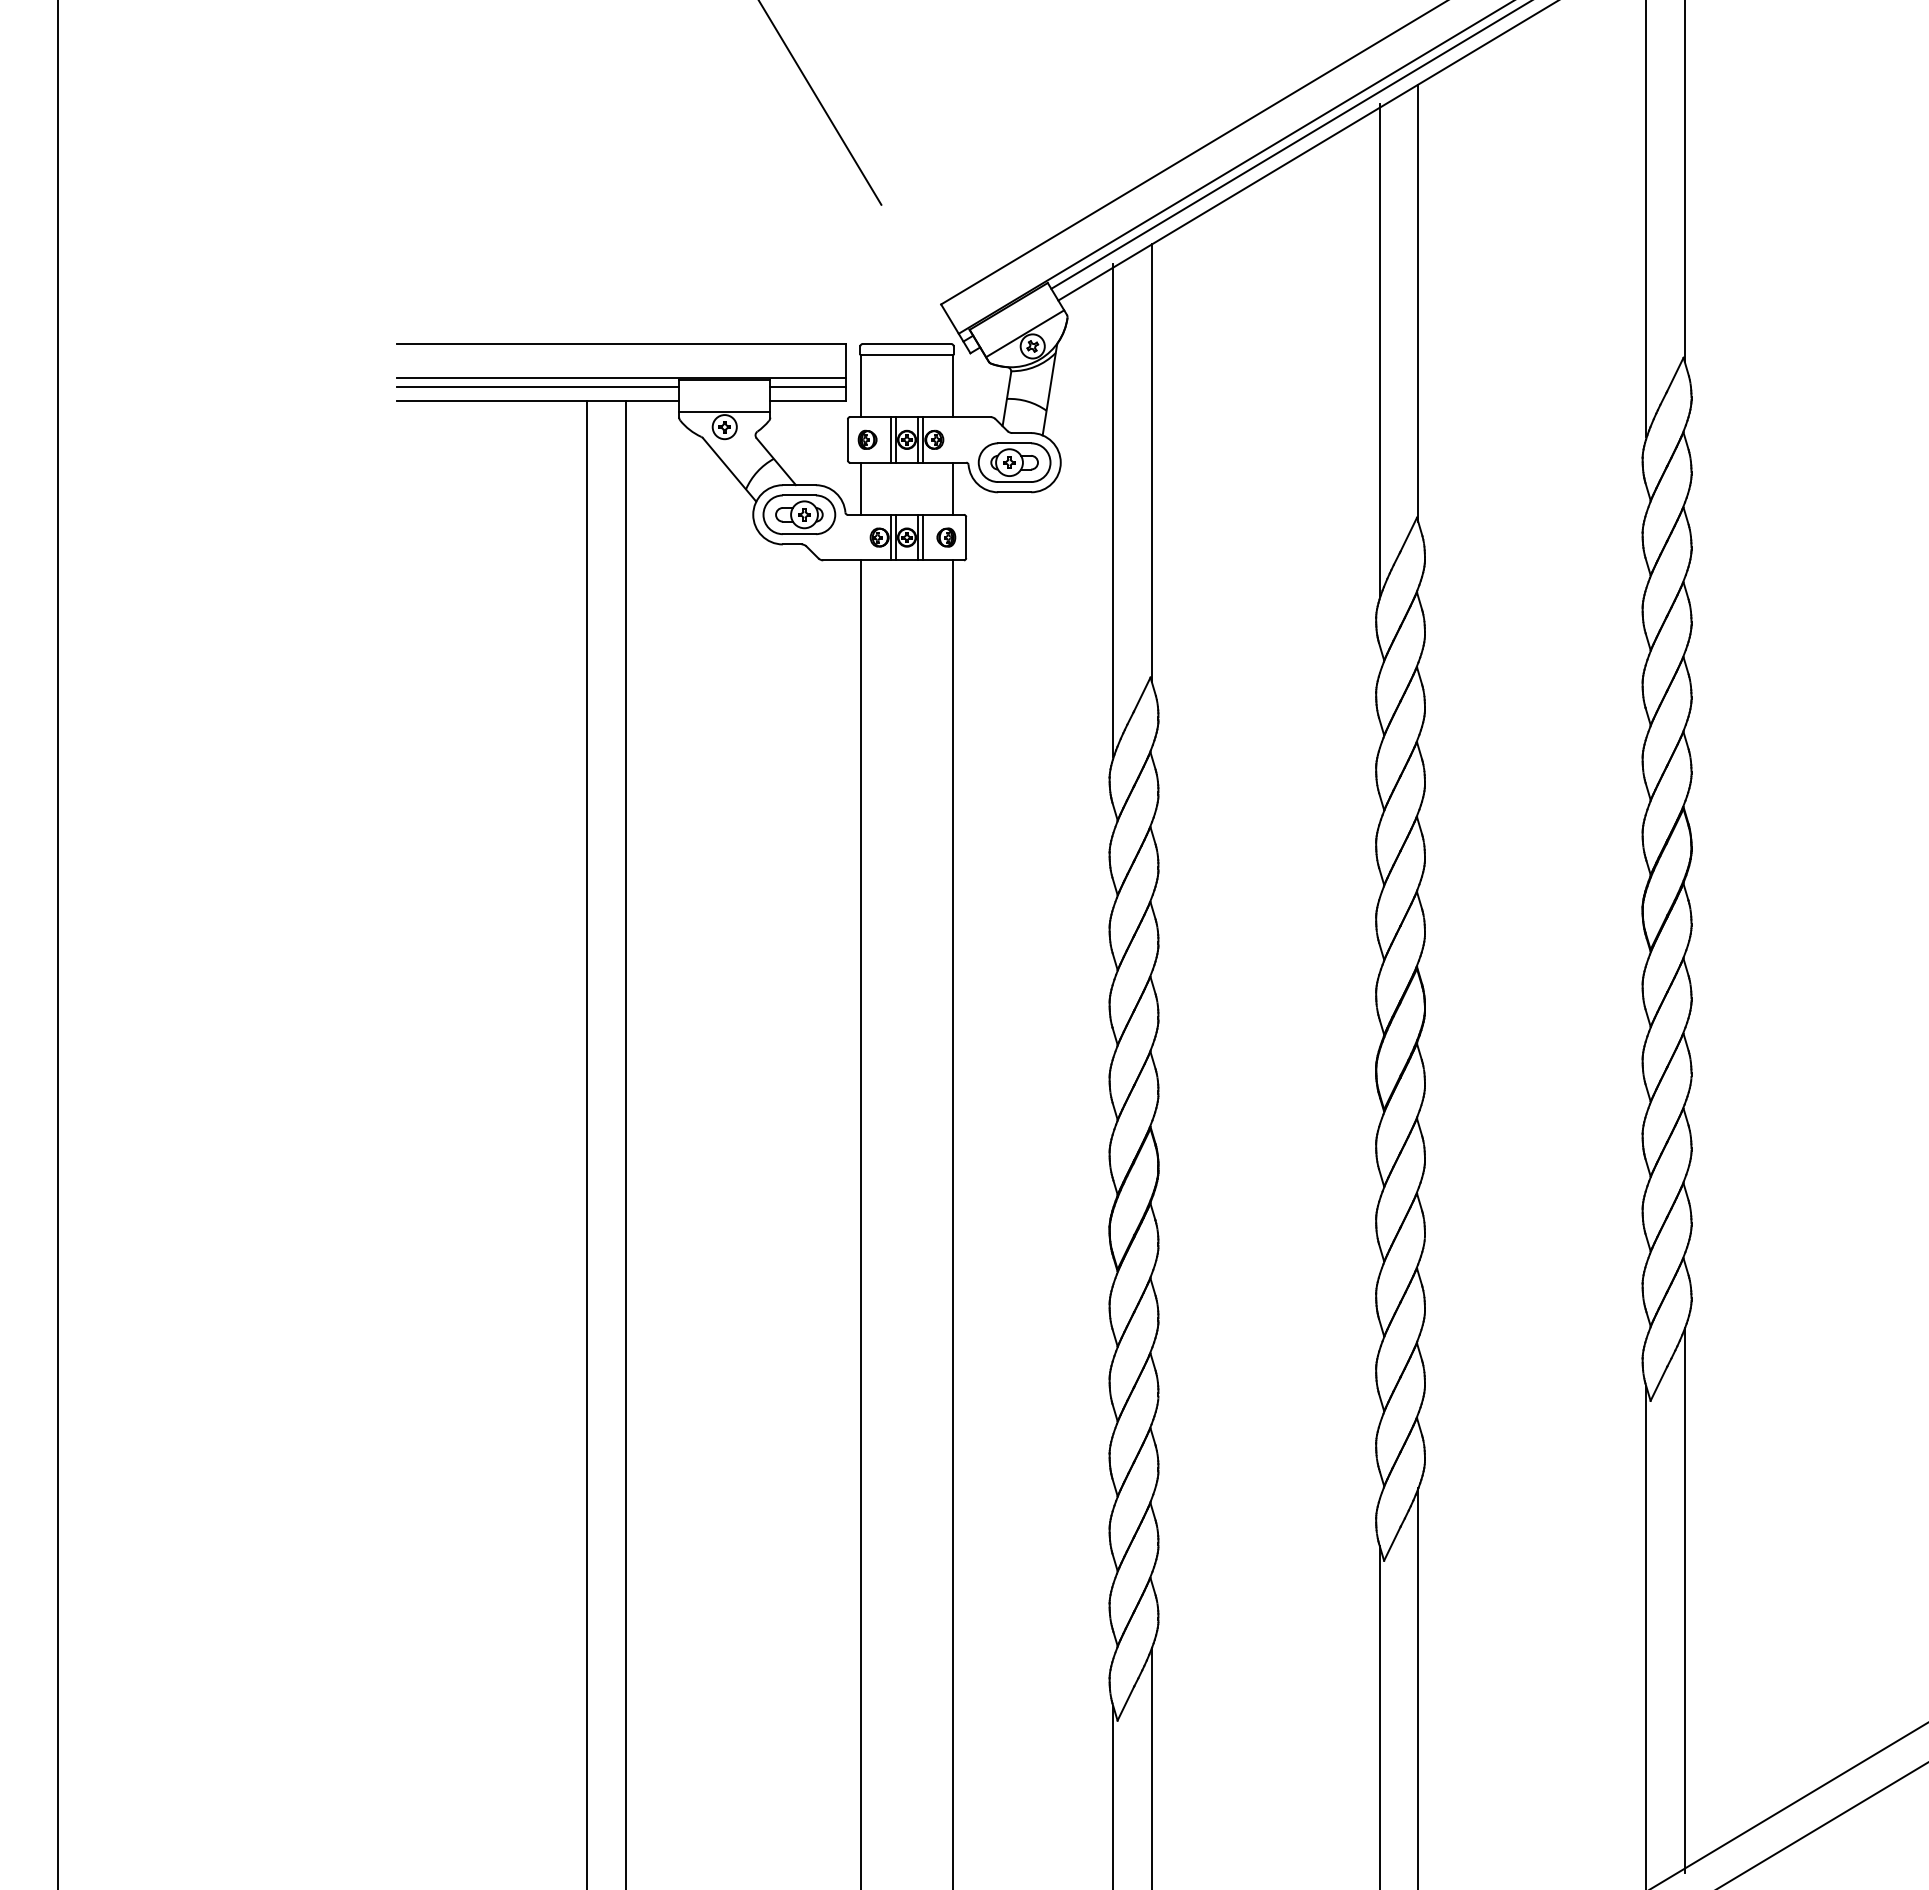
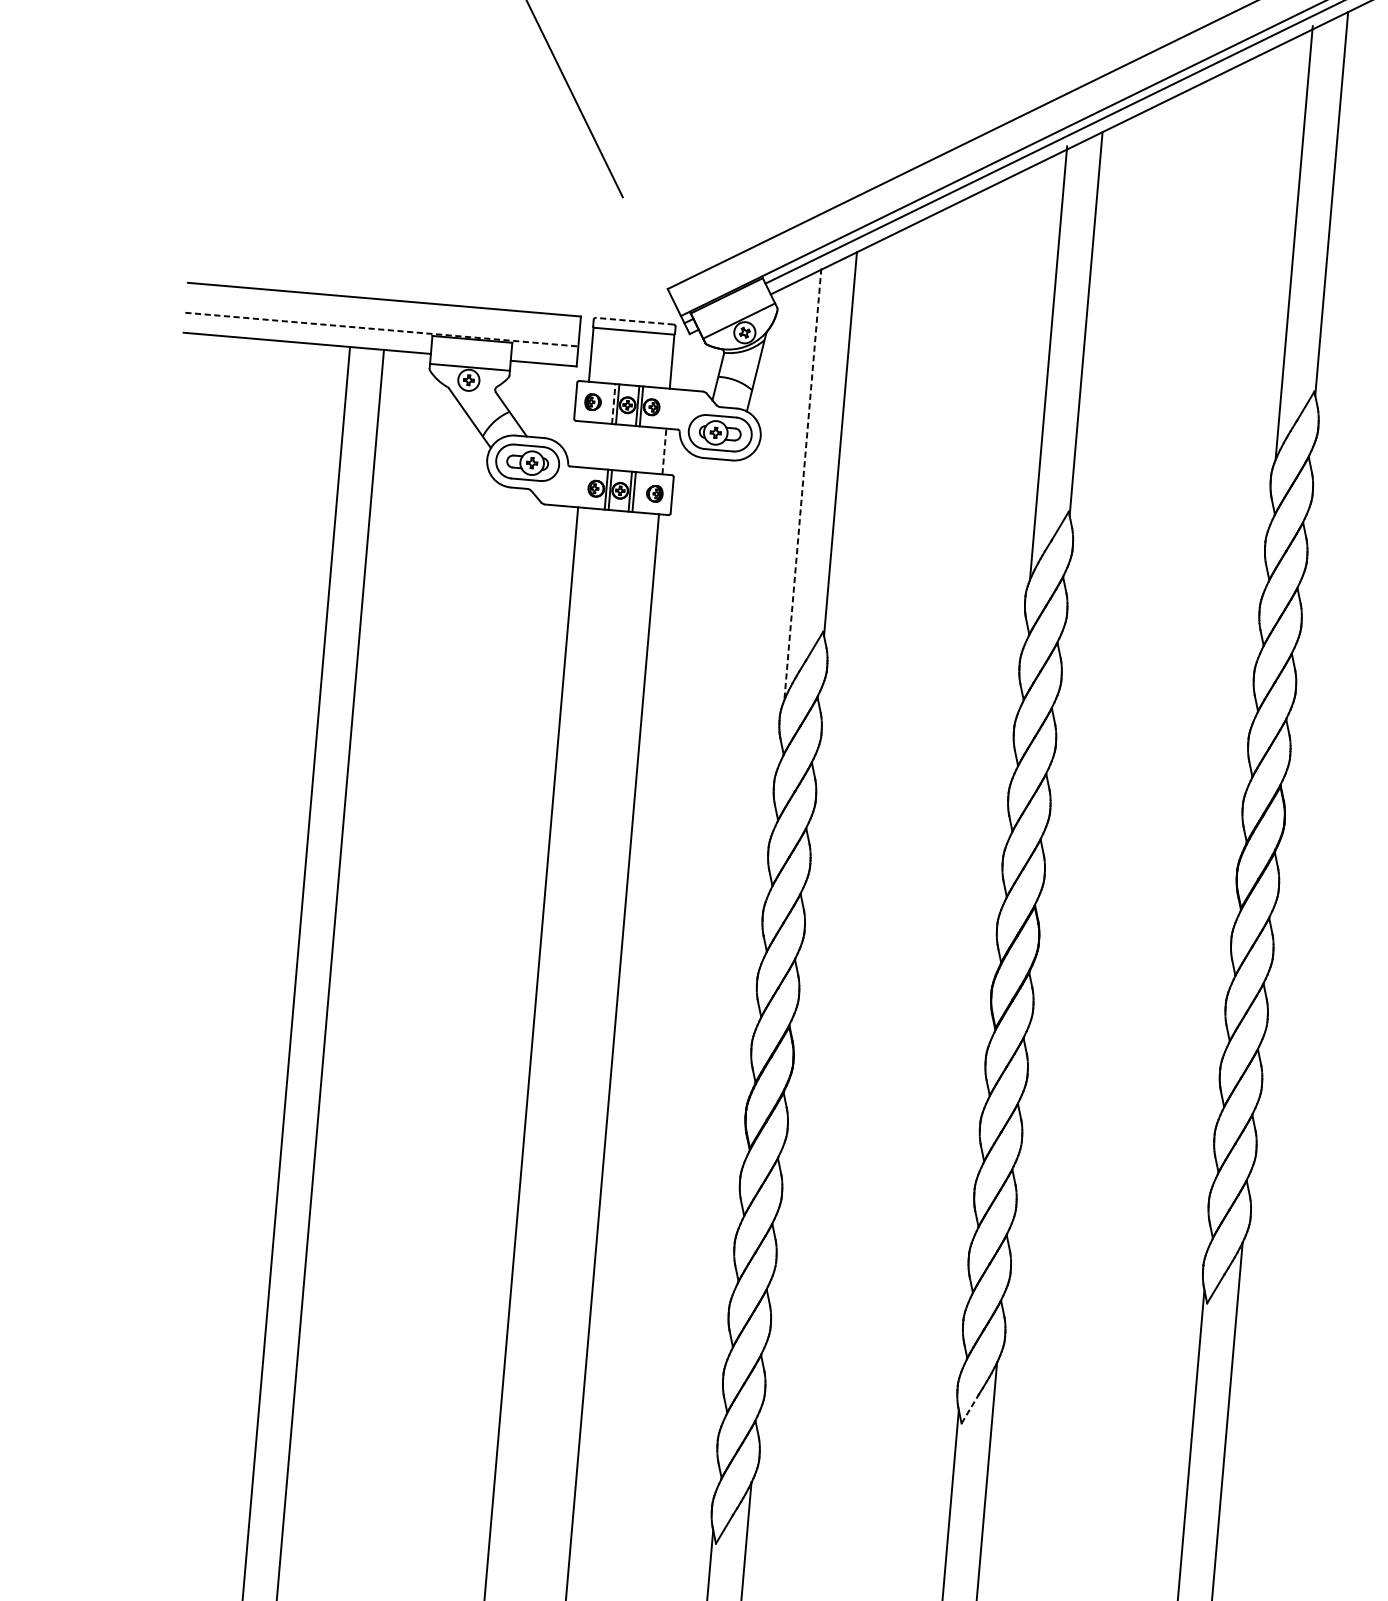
line: (906, 344) -> (634, 321), solid -> dashed
line: (621, 378) -> (382, 329), solid -> dashed
line: (538, 387) -> (308, 331), removed
line: (807, 387) -> (544, 351), removed
line: (891, 439) -> (614, 403), solid -> dashed
line: (860, 488) -> (583, 444), removed
line: (953, 488) -> (664, 451), solid -> dashed
line: (1113, 510) -> (803, 482), solid -> dashed
line: (1392, 1543) -> (970, 1408), solid -> dashed

